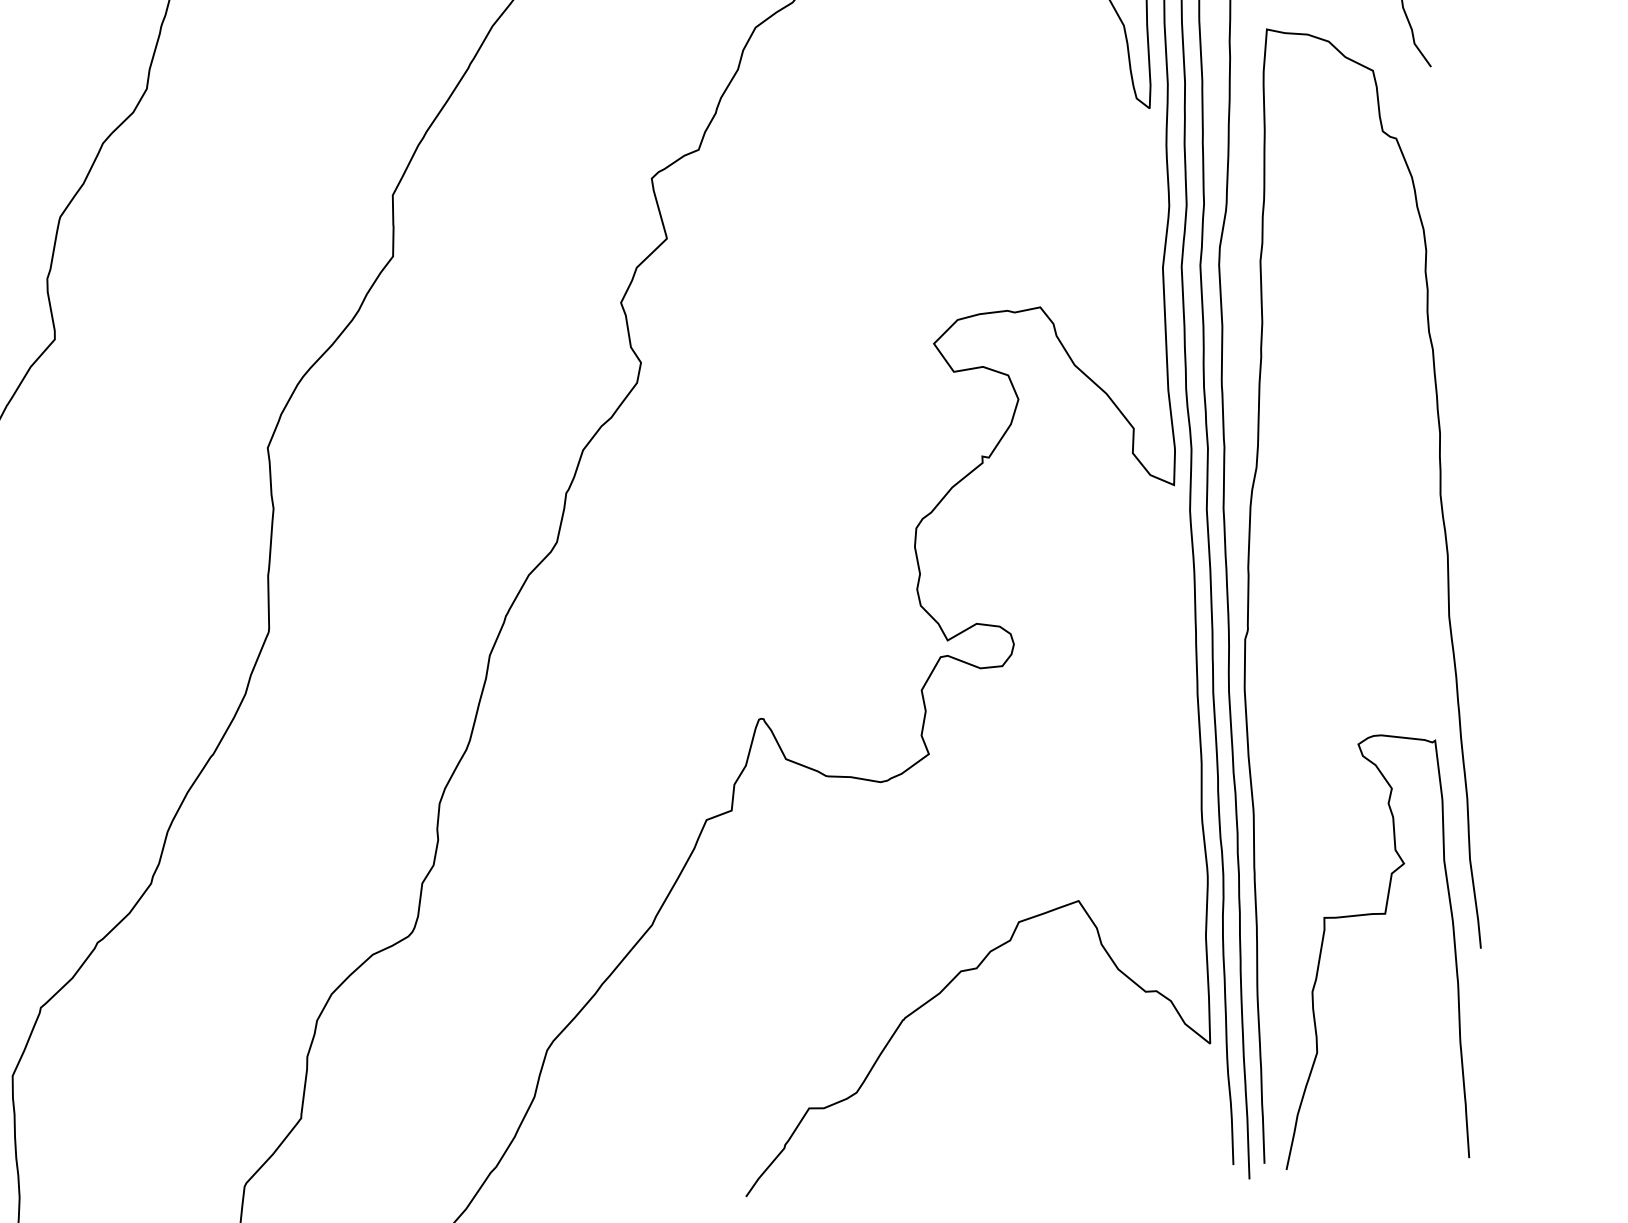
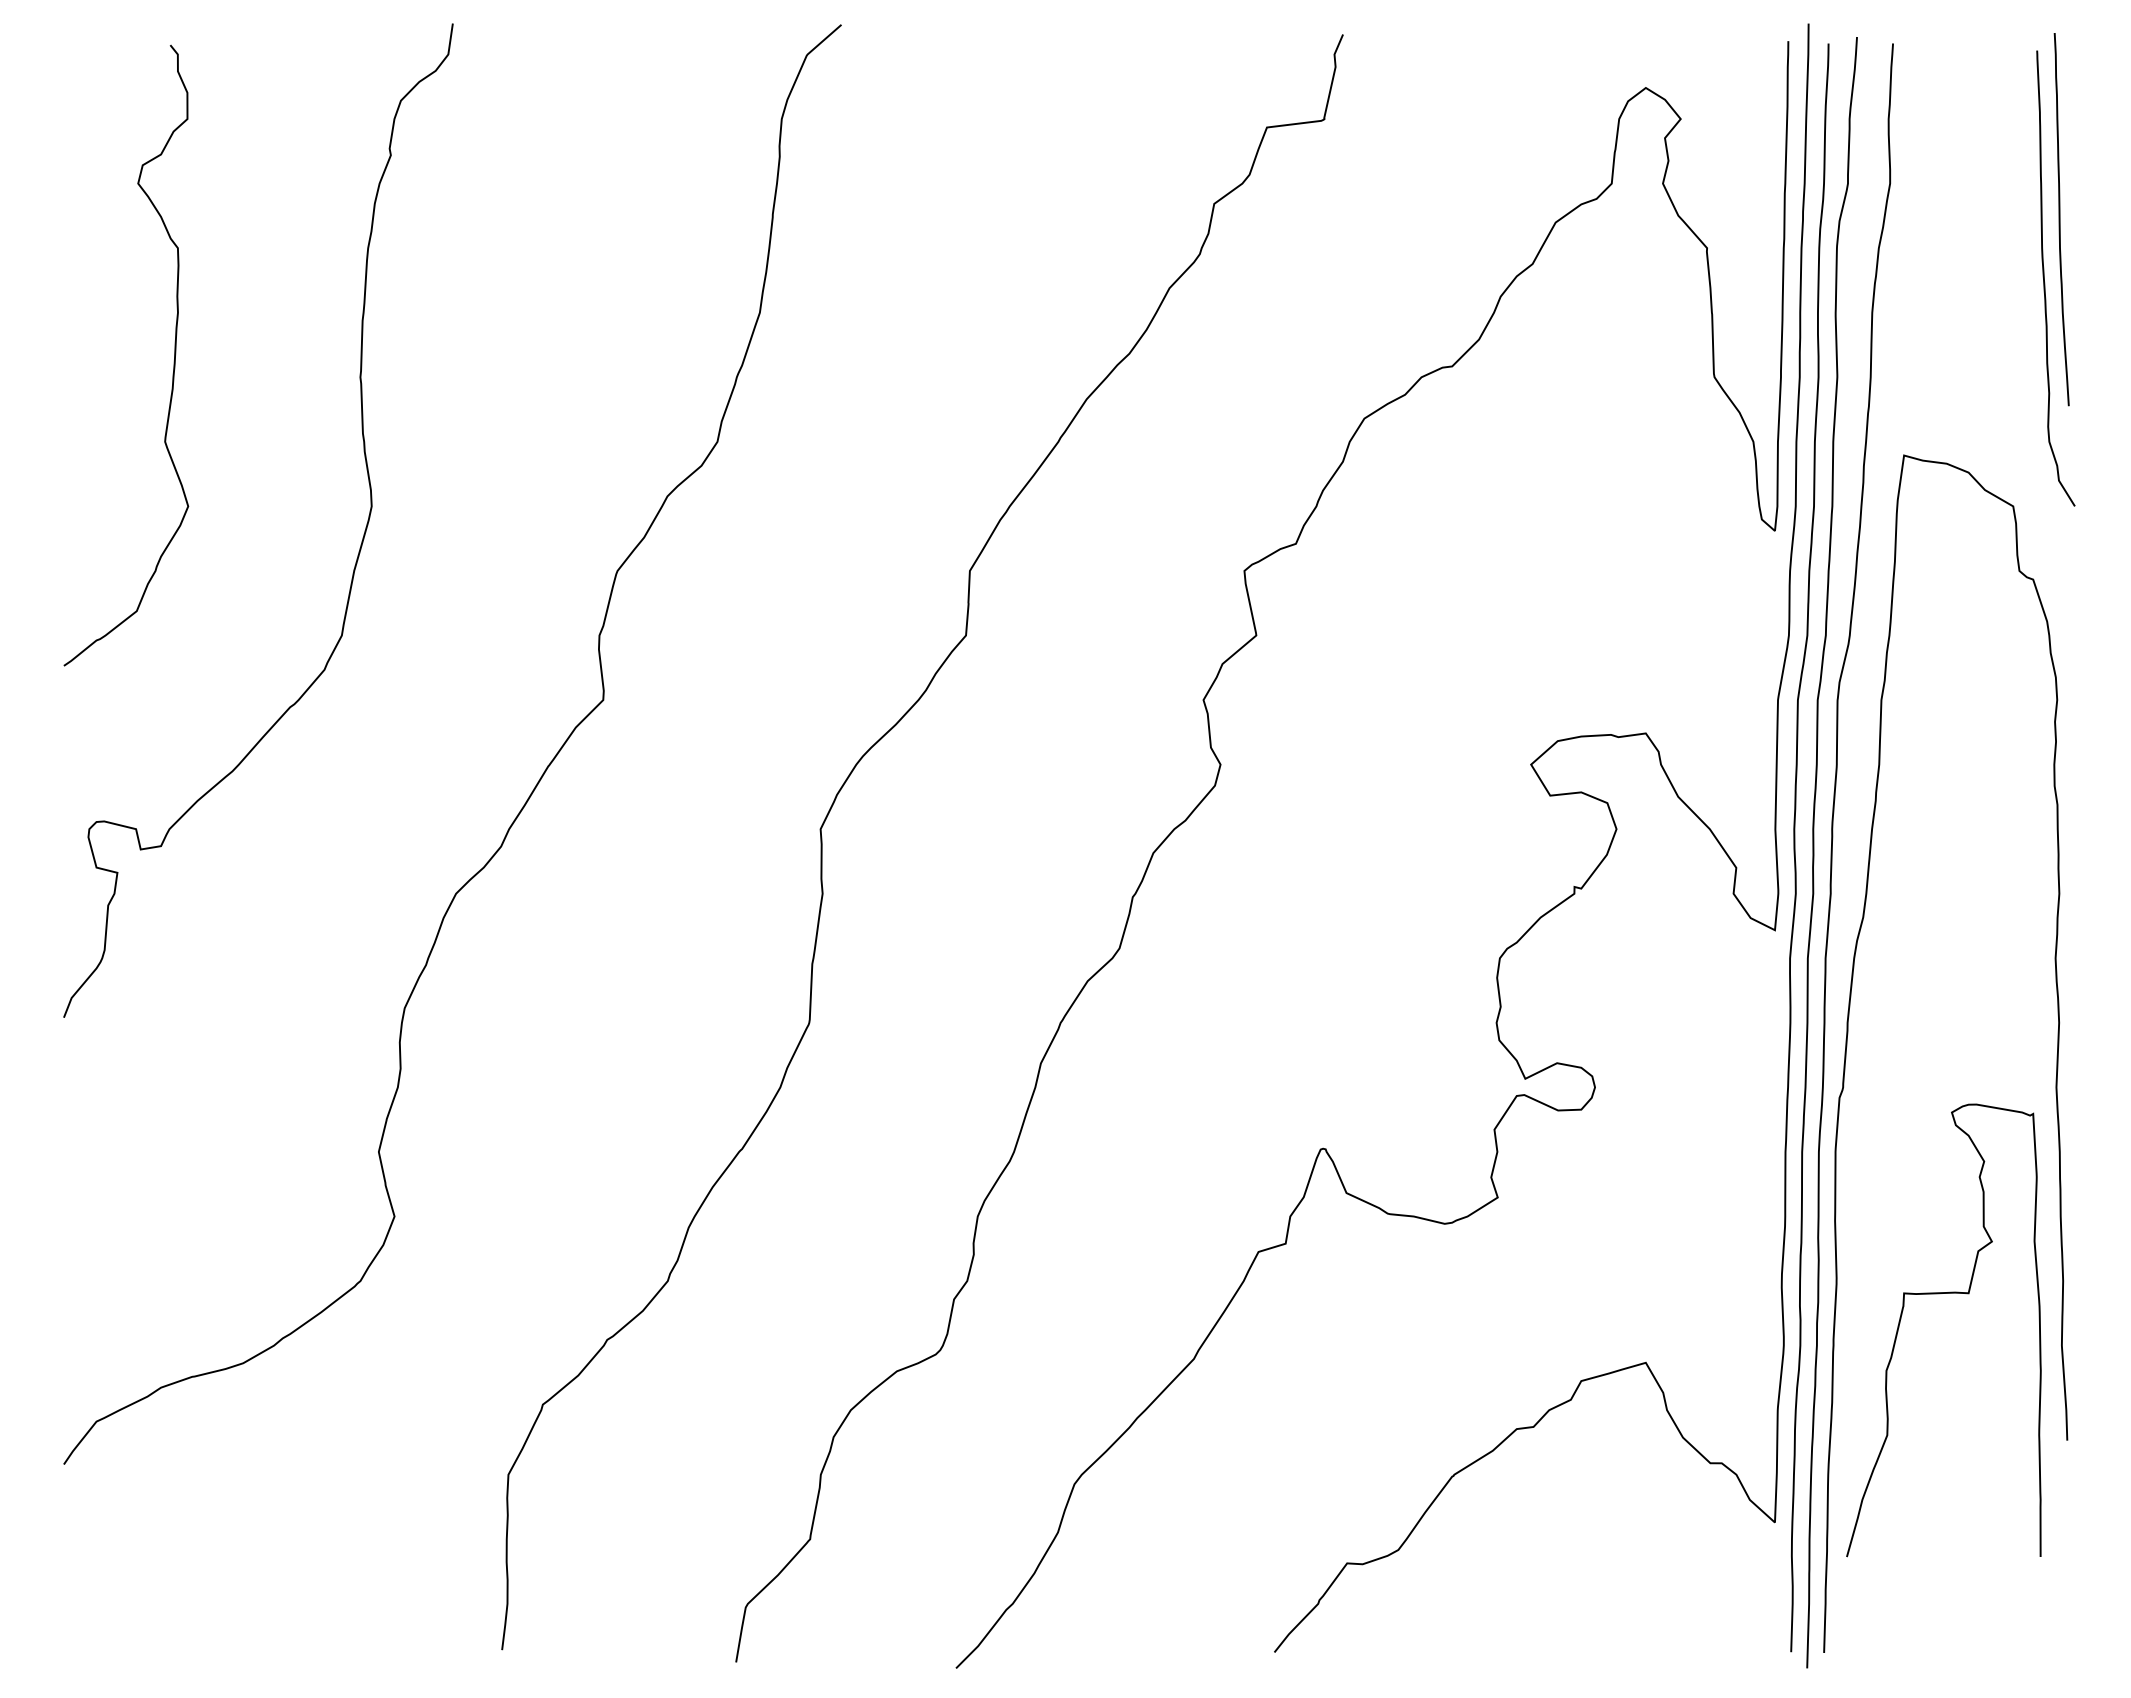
curve: (1357, 916) -> (1939, 1294), moved

